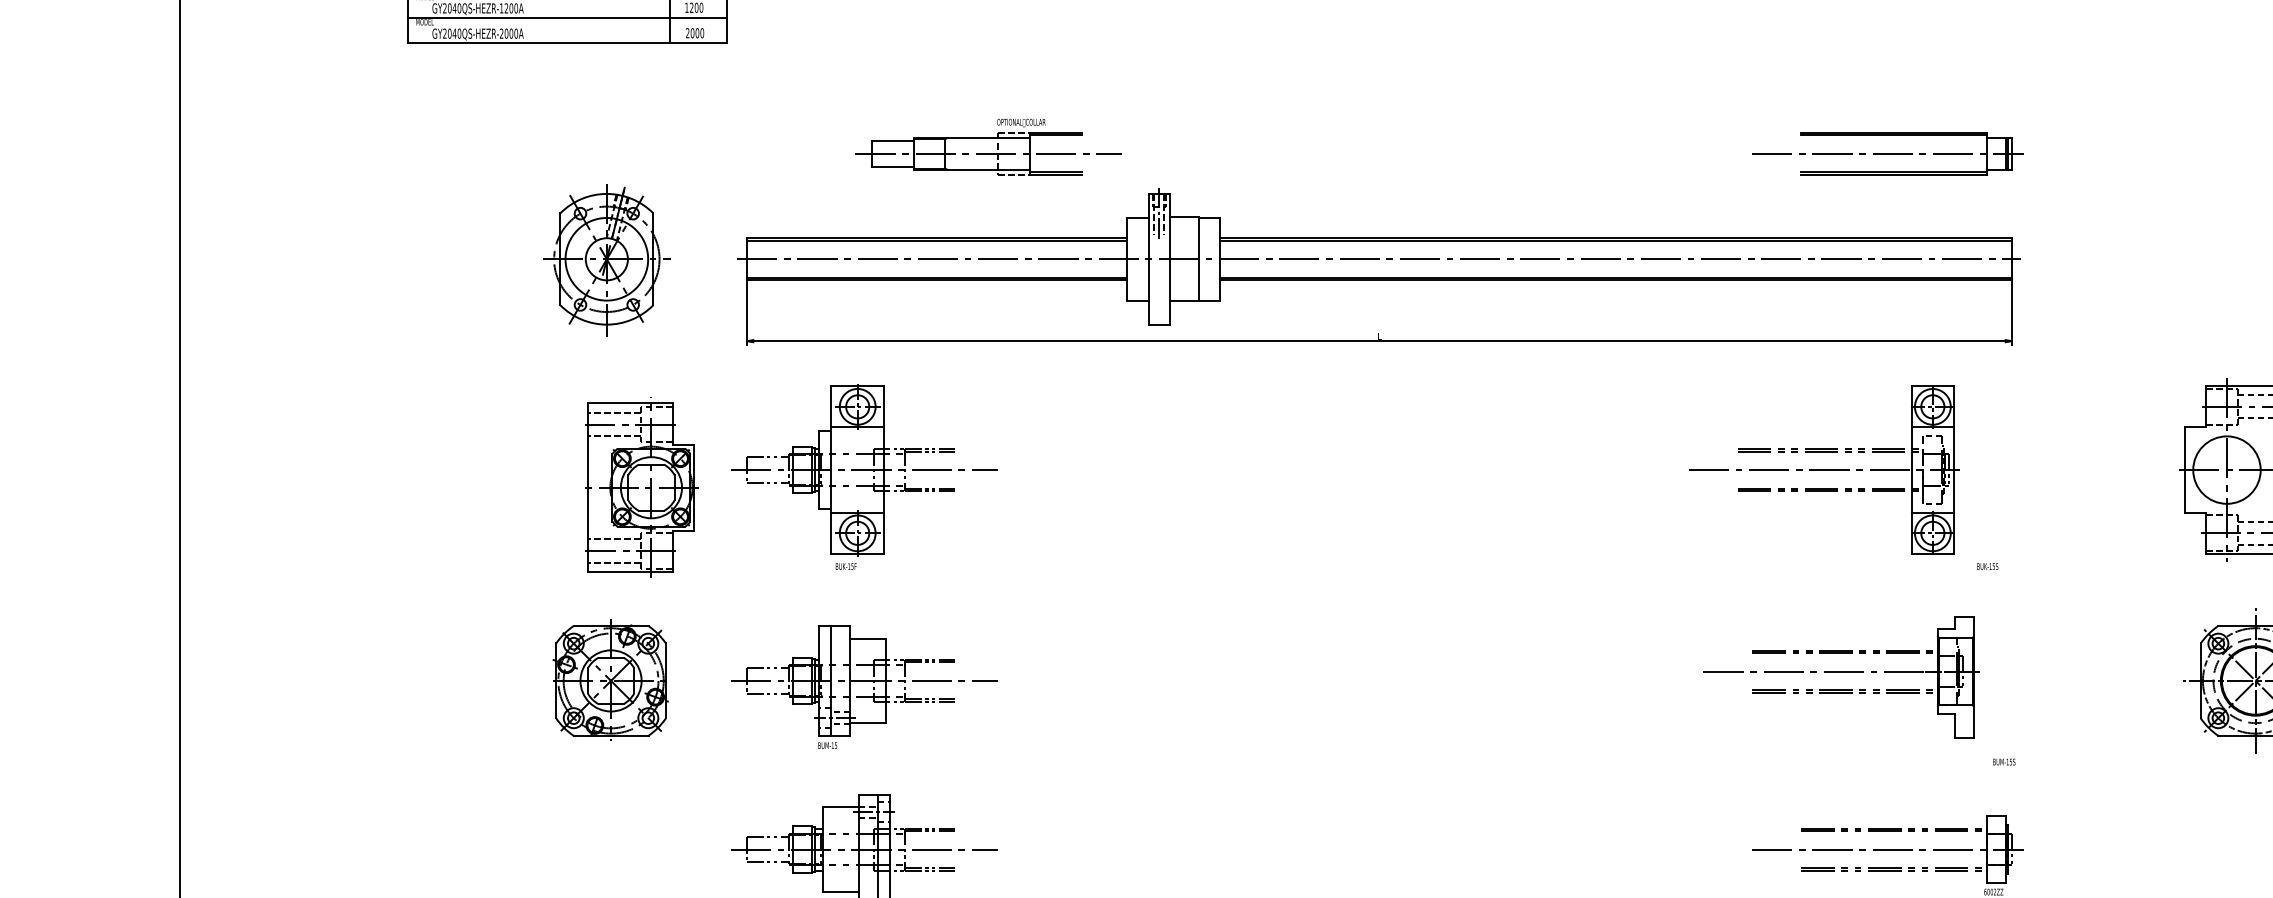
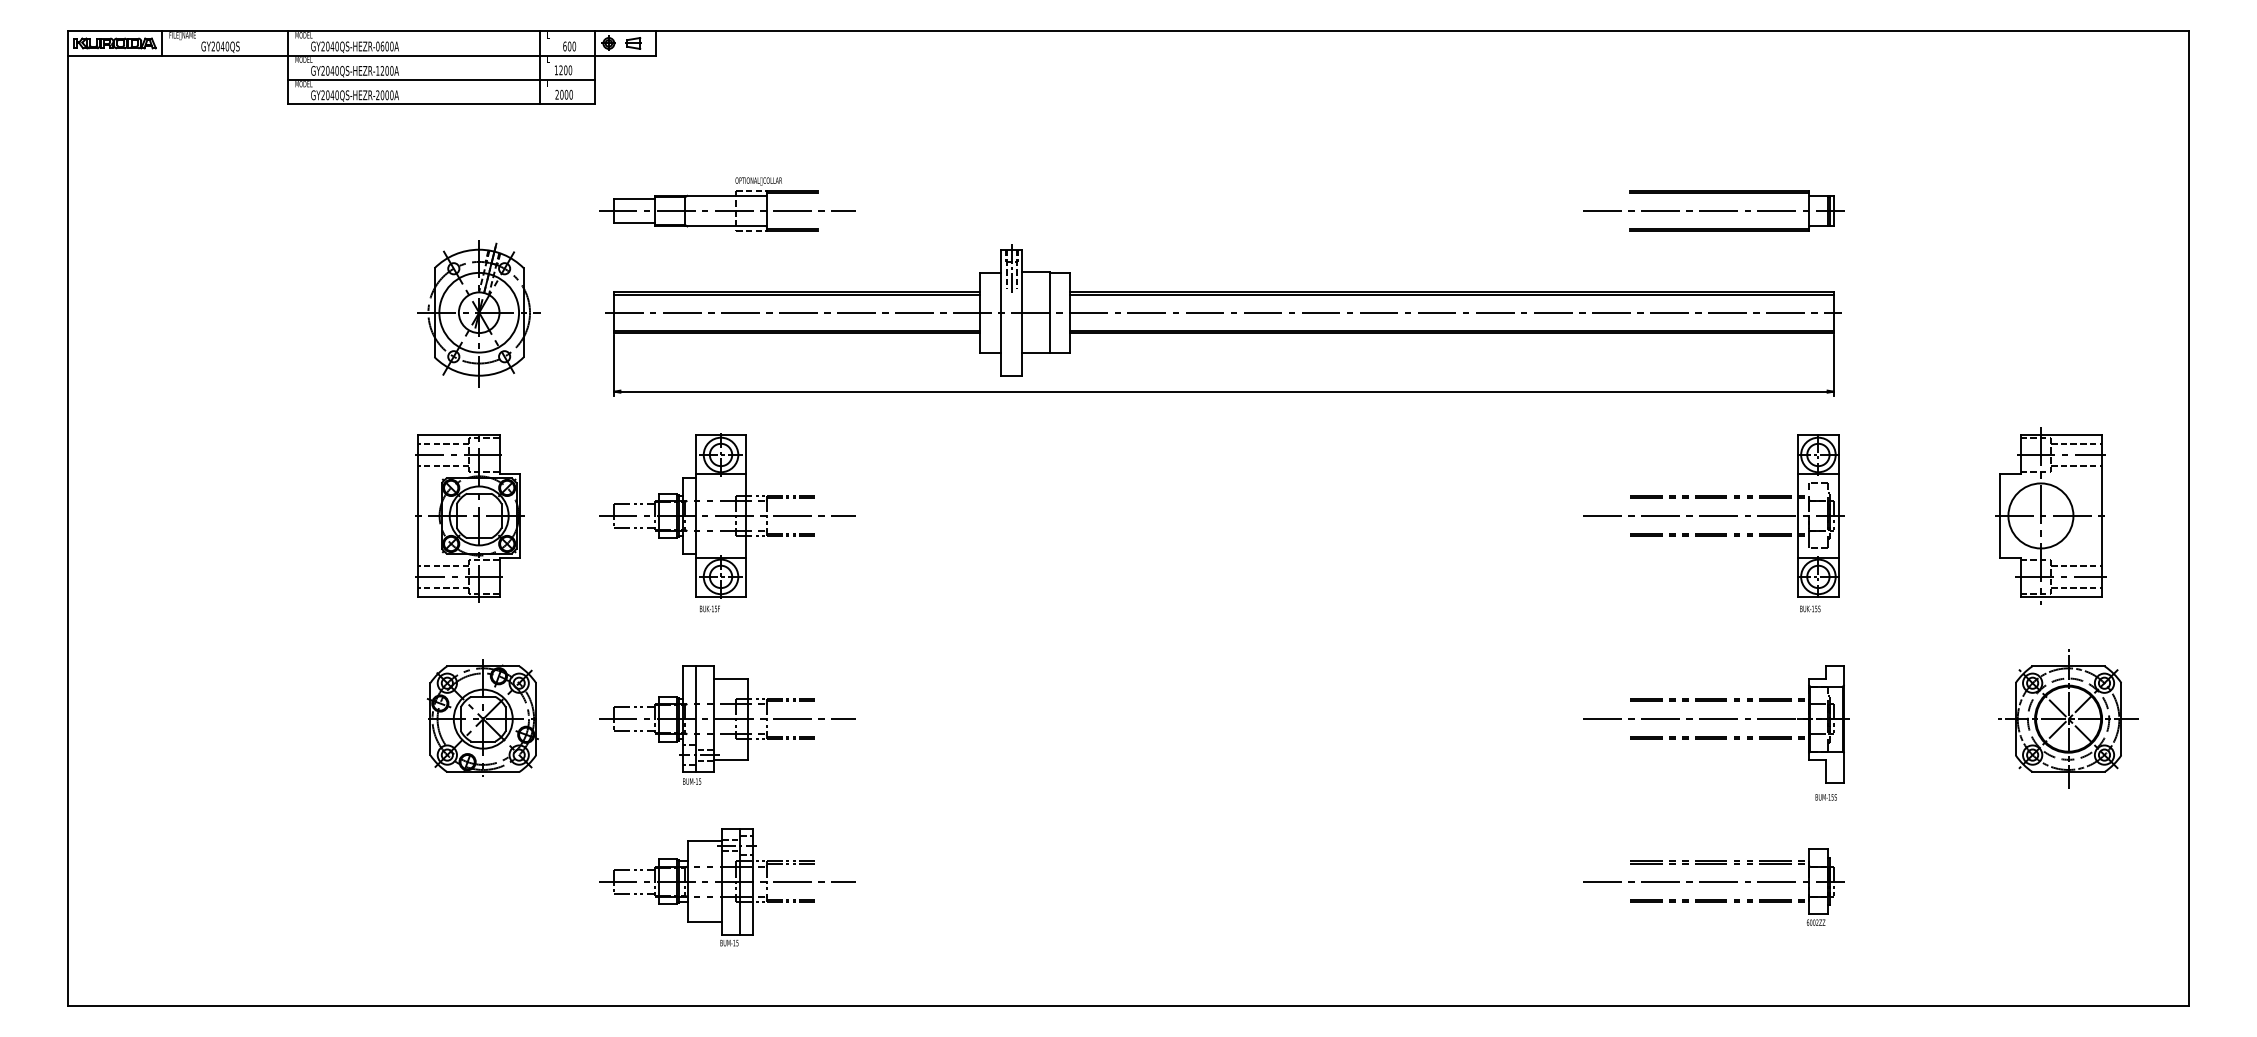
part: (988, 147) -> (727, 204), moved
part: (1824, 469) -> (1713, 515), moved
part: (641, 490) -> (469, 518), moved
part: (1841, 677) -> (1716, 724), moved

